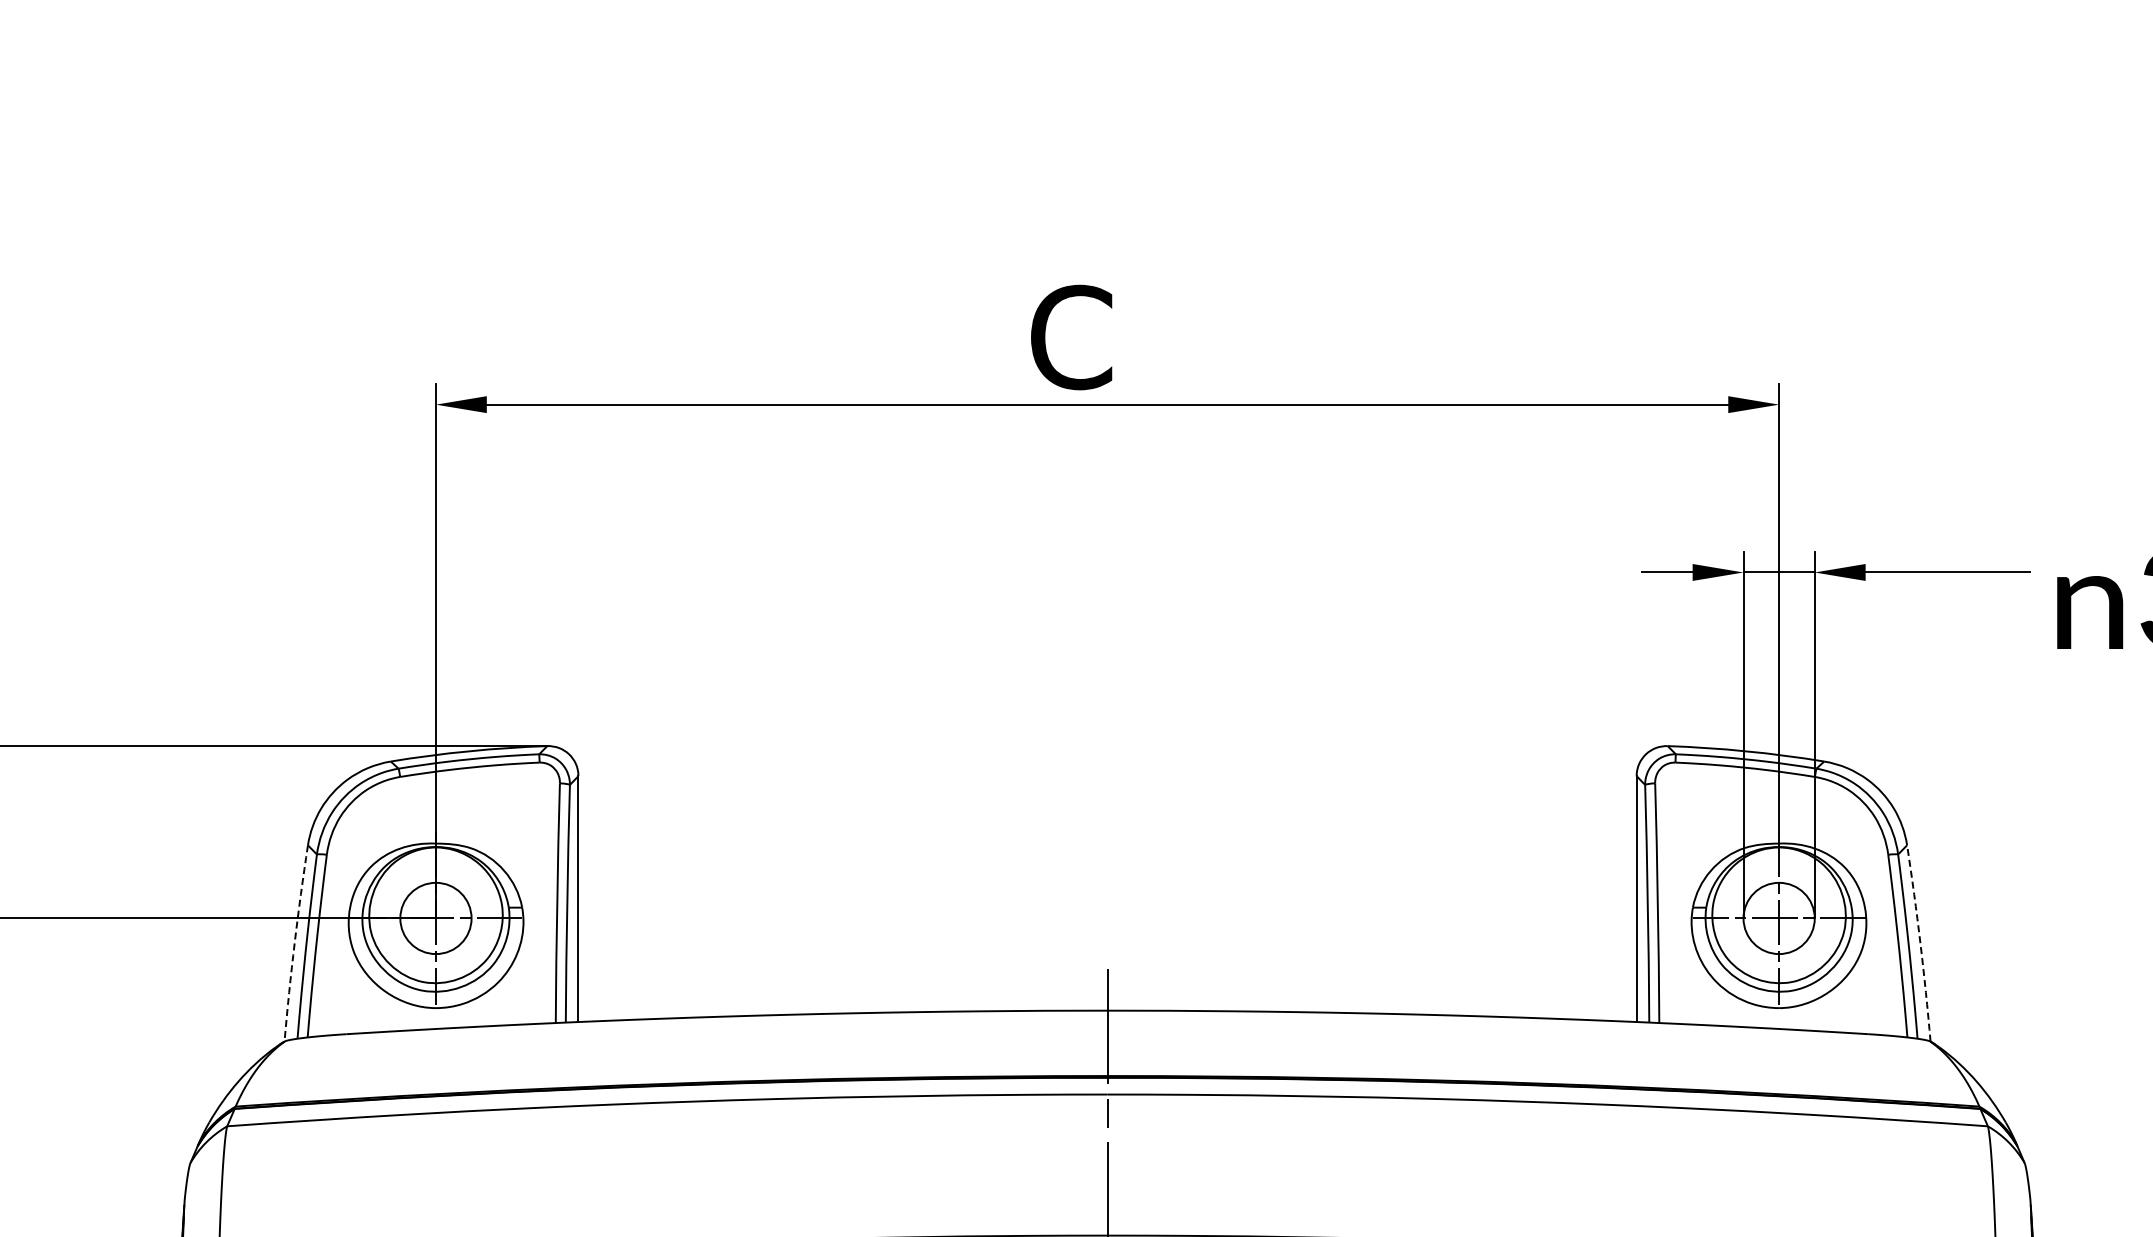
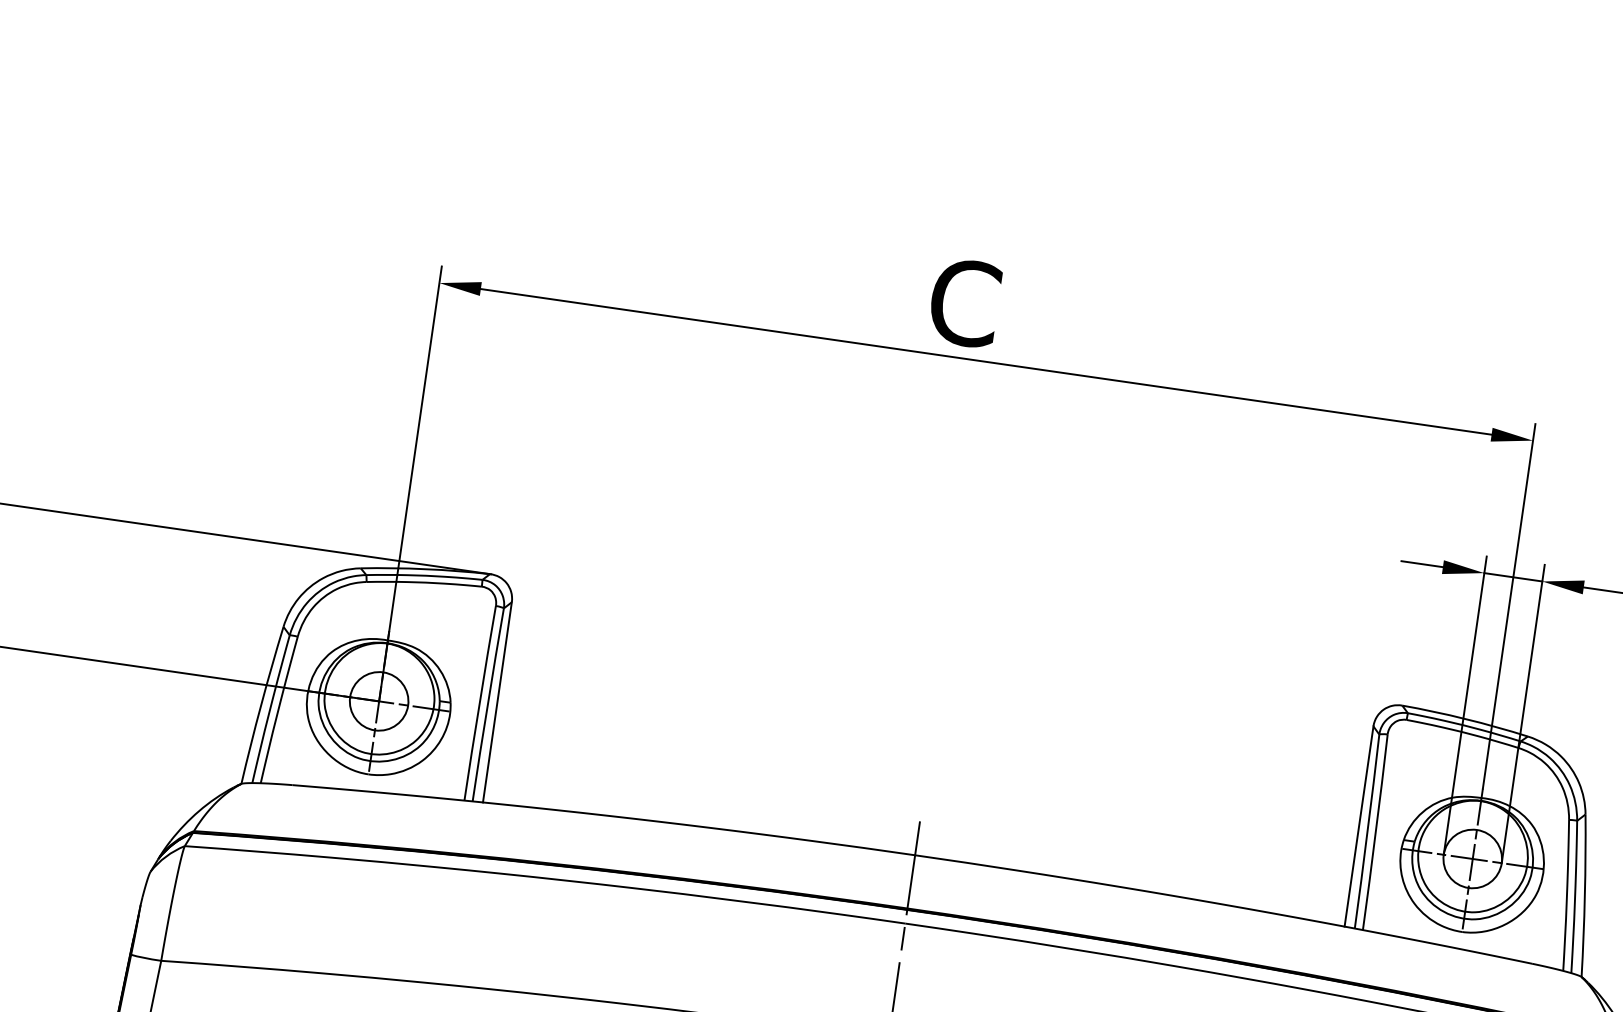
arc: (294, 943) -> (261, 705), dashed -> solid
arc: (1920, 943) -> (1584, 895), dashed -> solid

